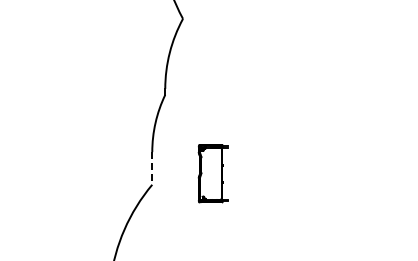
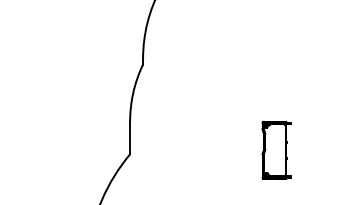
line: (152, 168) -> (130, 138), dashed -> solid
part: (212, 173) -> (276, 150), moved

